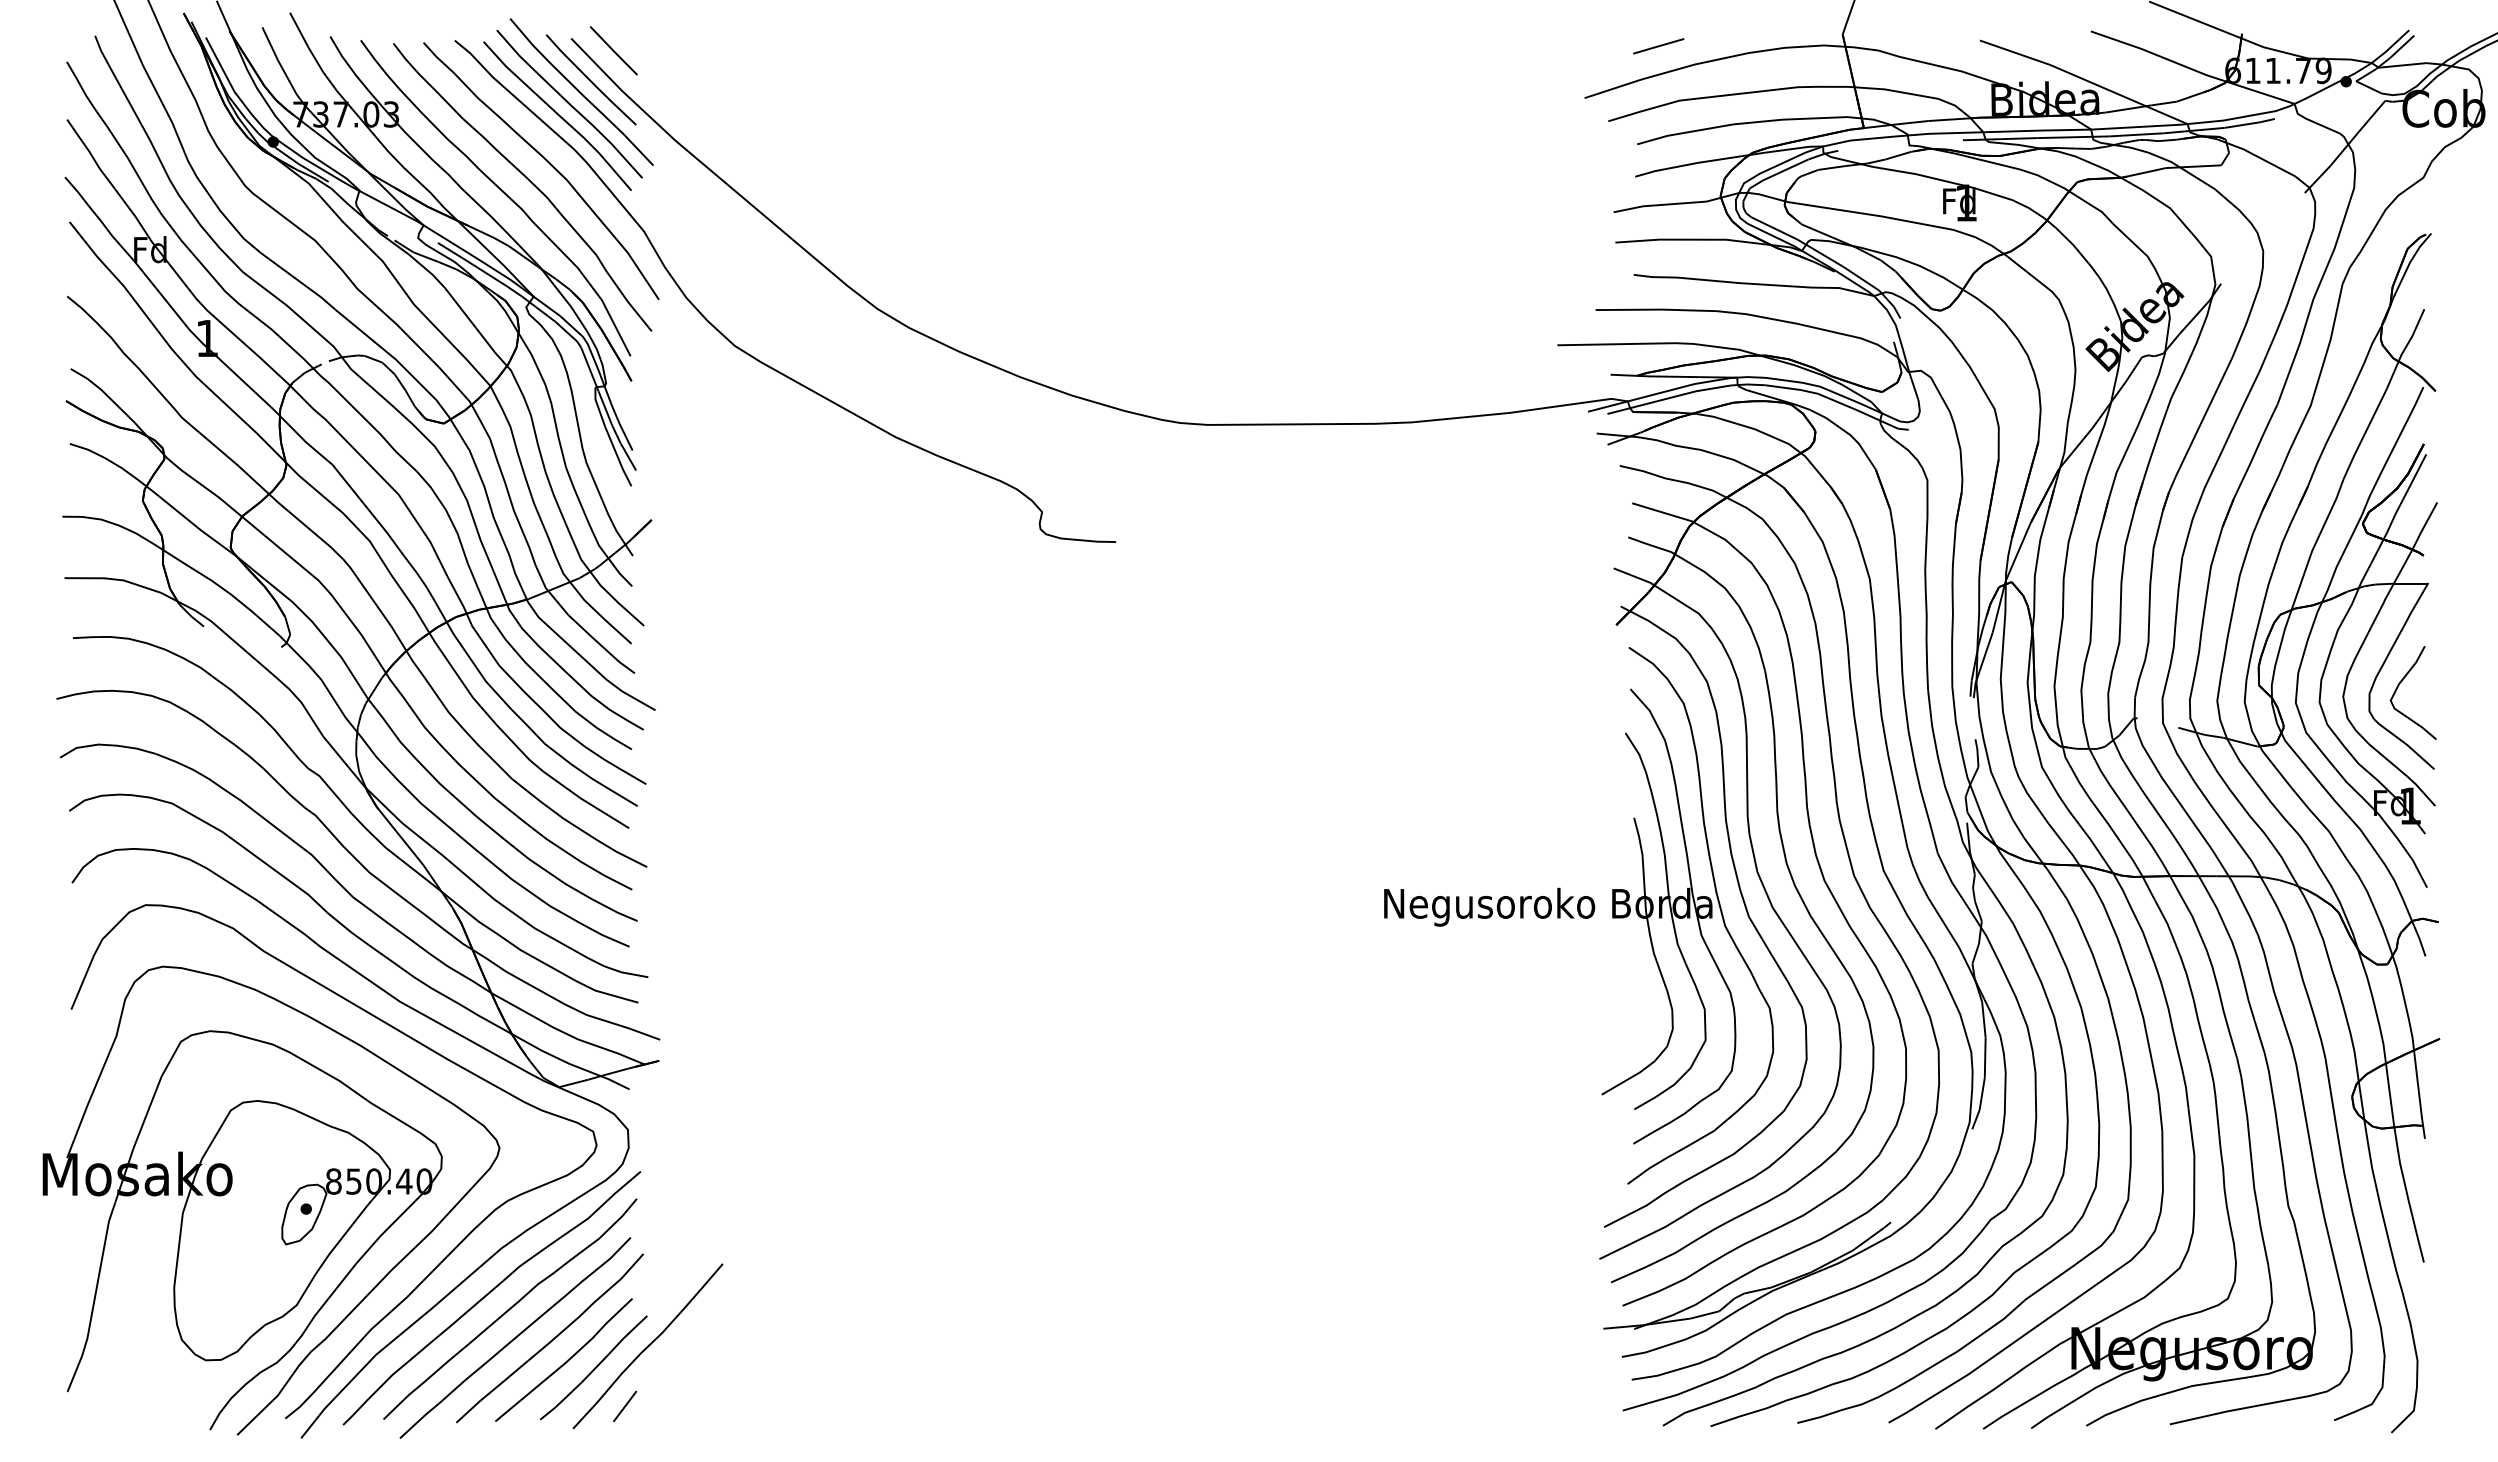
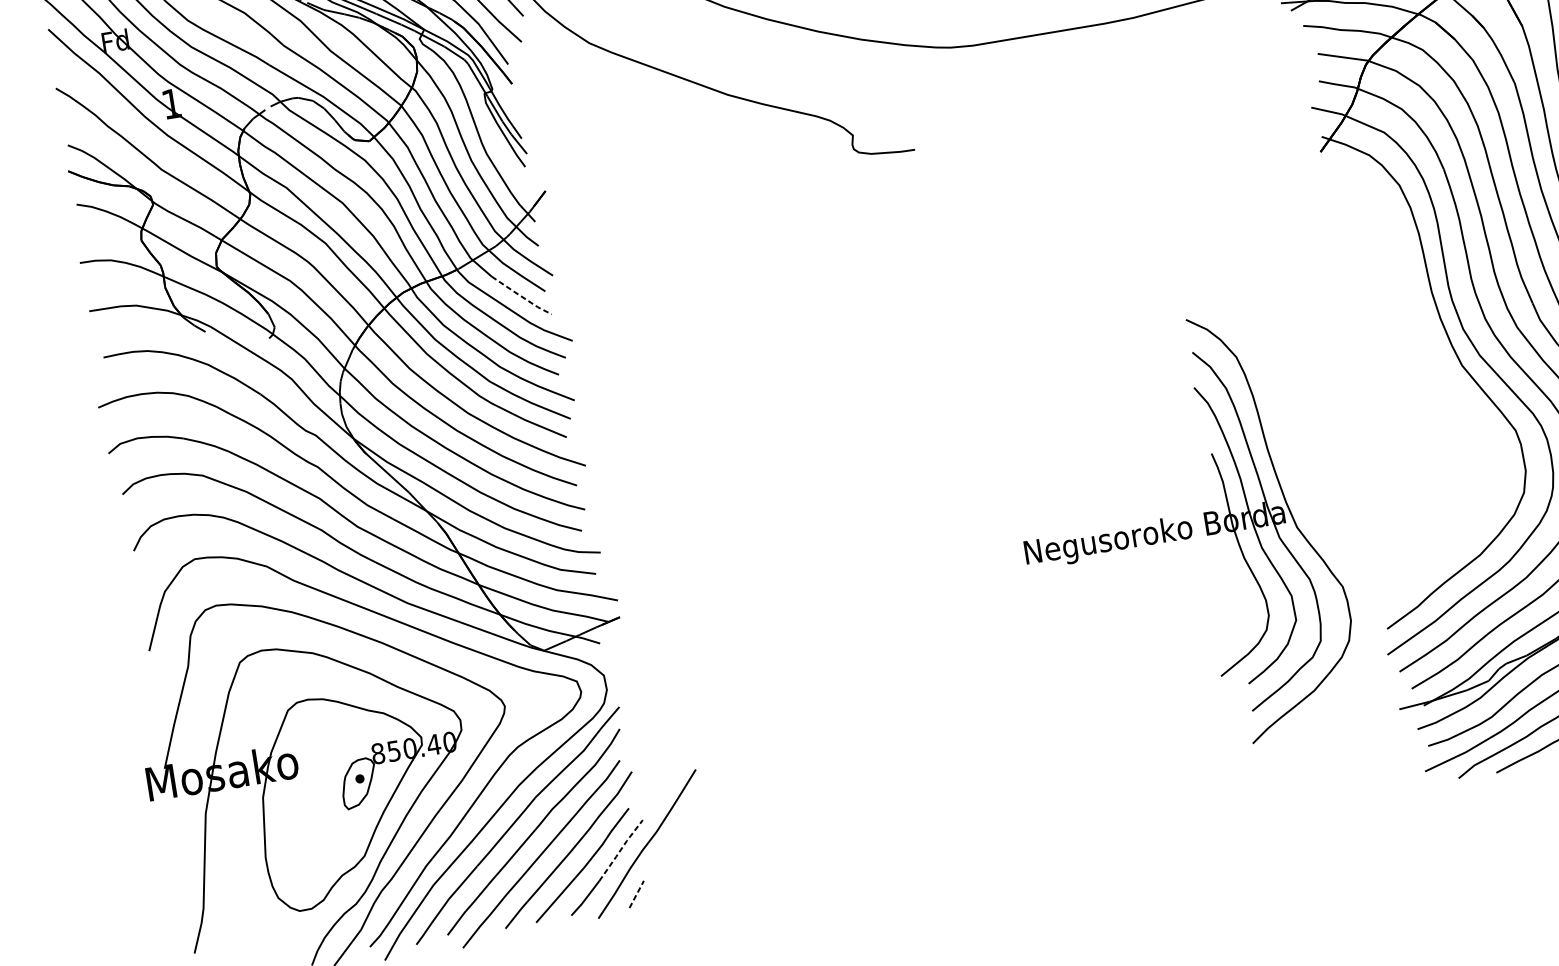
line: (601, 645) -> (521, 296), solid -> dashed
part: (1579, 915) -> (1180, 537), moved
line: (614, 1348) -> (621, 850), solid -> dashed
line: (625, 1406) -> (637, 894), solid -> dashed

